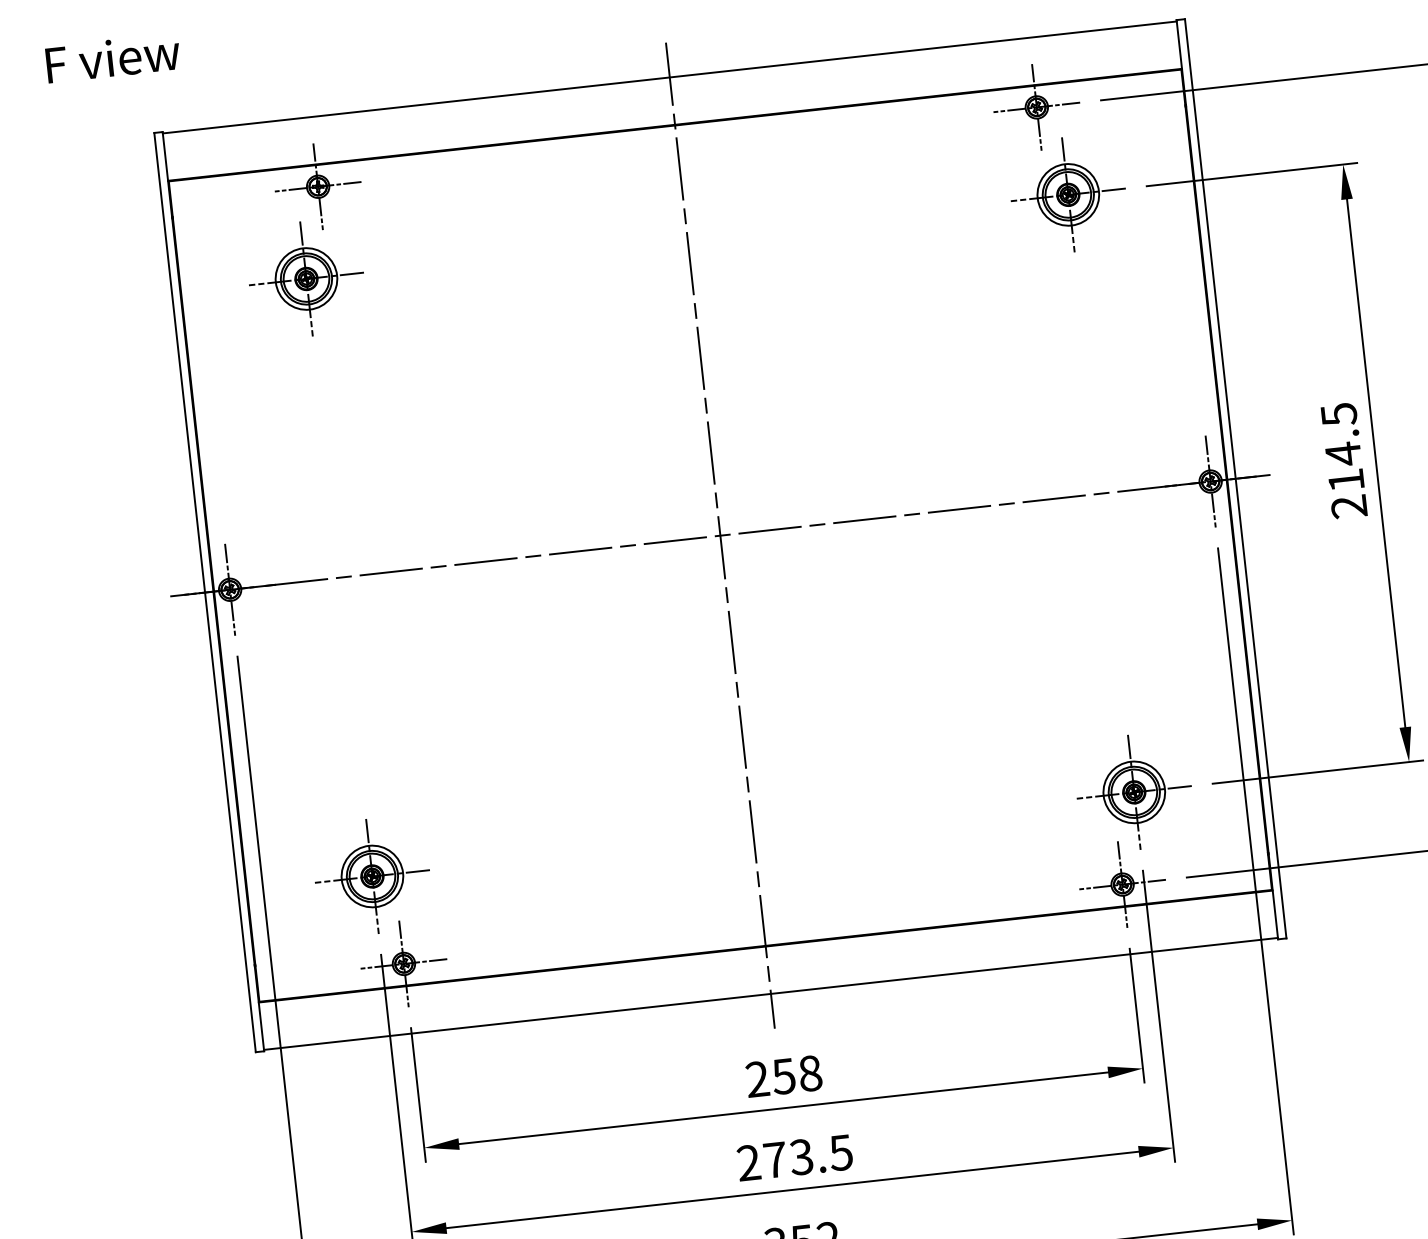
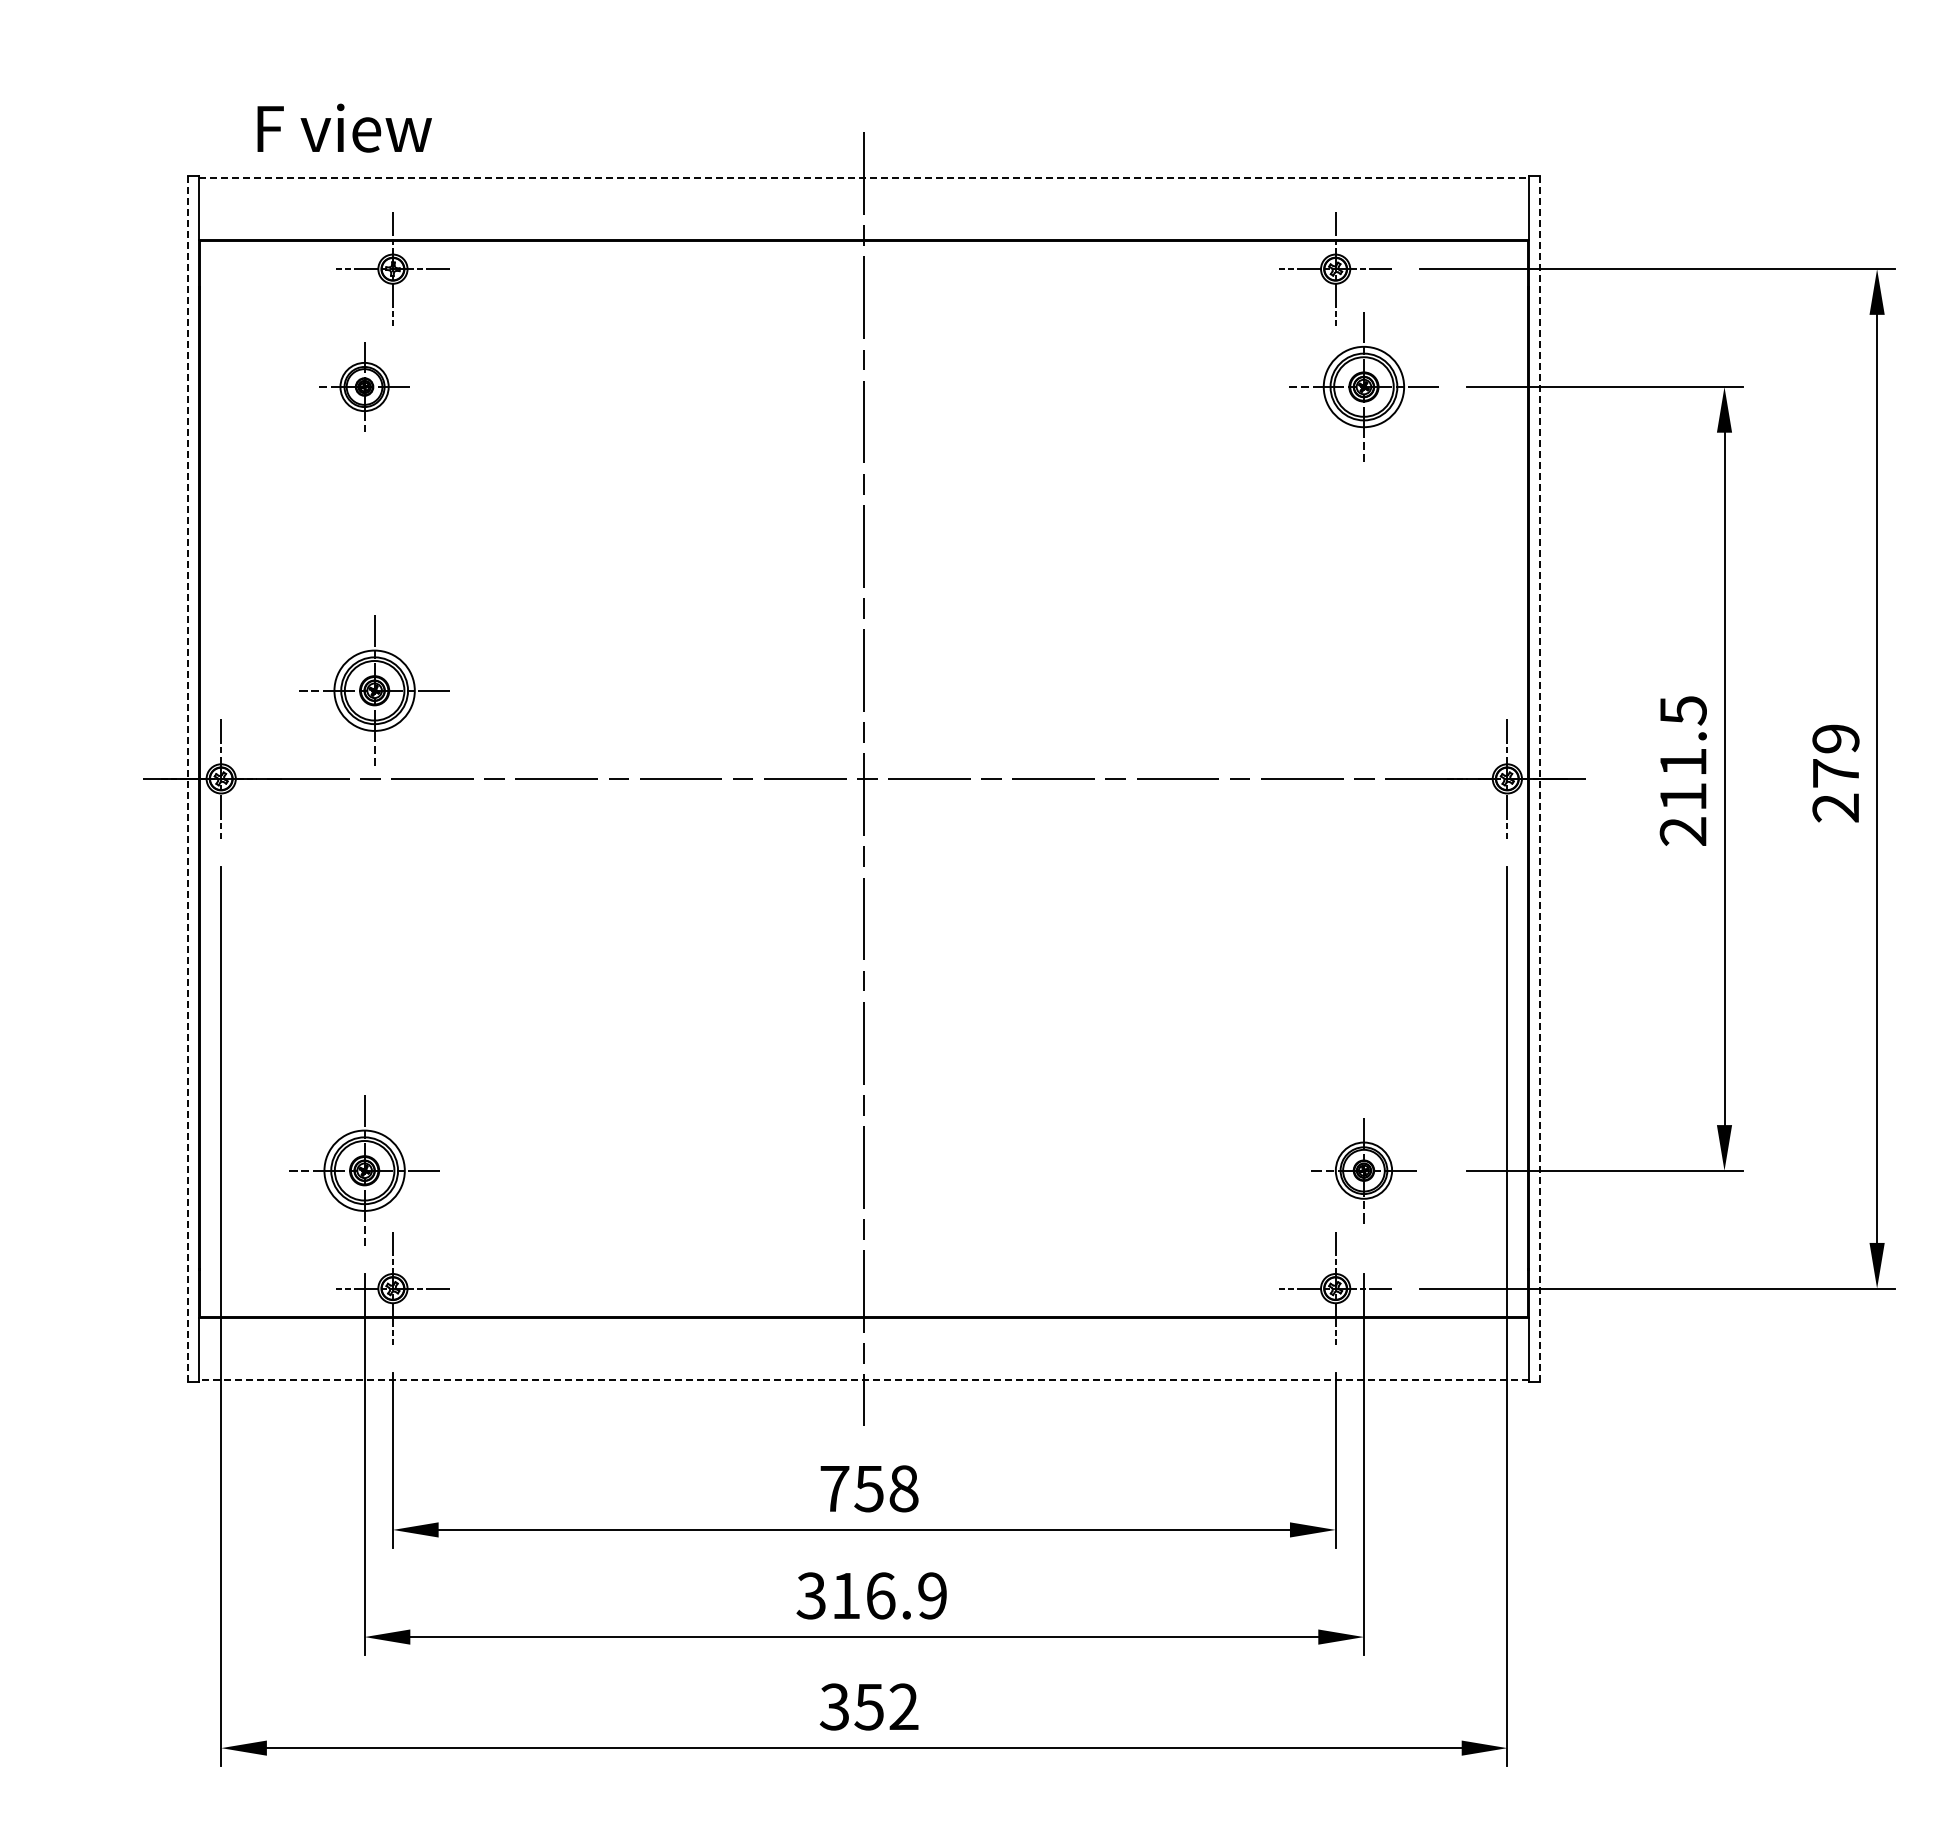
text: (112, 57) -> (344, 127), moved
line: (669, 77) -> (864, 177), solid -> dashed
part: (306, 278) -> (364, 386), size x0.6
text: (1343, 454) -> (1683, 762), 214.5 -> 211.5
line: (1235, 478) -> (1540, 778), solid -> dashed
part: (339, 509) -> (374, 690), added
line: (205, 592) -> (188, 778), solid -> dashed
part: (1133, 792) -> (1363, 1170), size x0.7
line: (771, 993) -> (864, 1379), solid -> dashed
text: (757, 1079) -> (834, 1488), 258 -> 758
text: (794, 1157) -> (871, 1595), 273.5 -> 316.9

